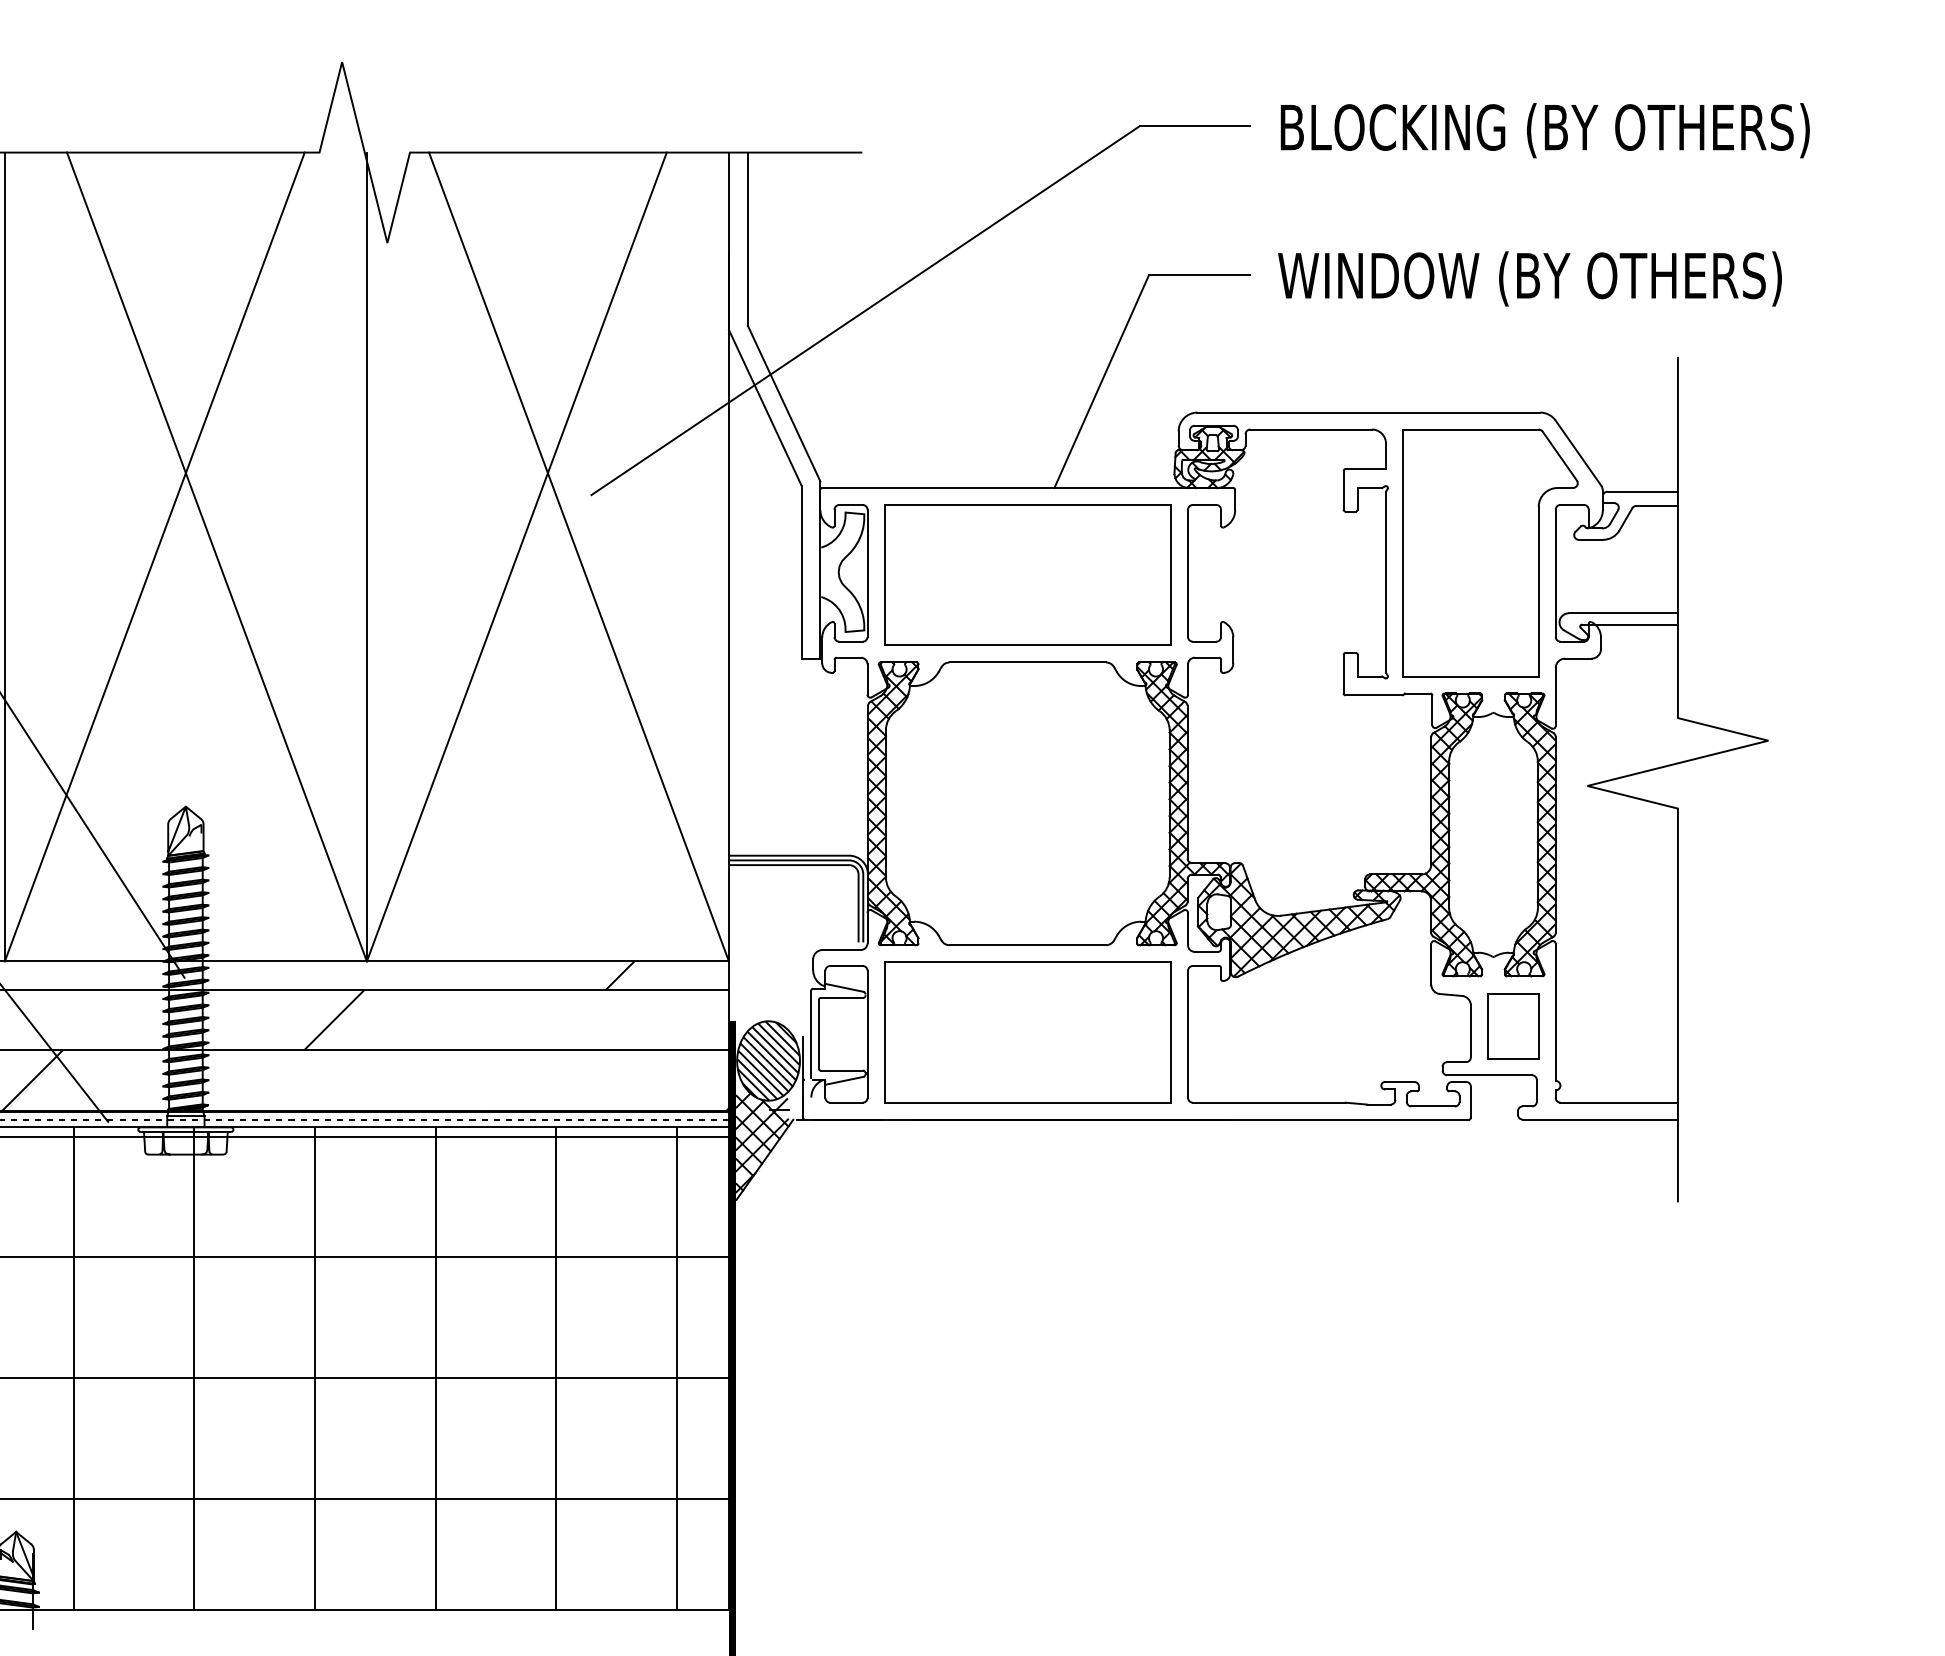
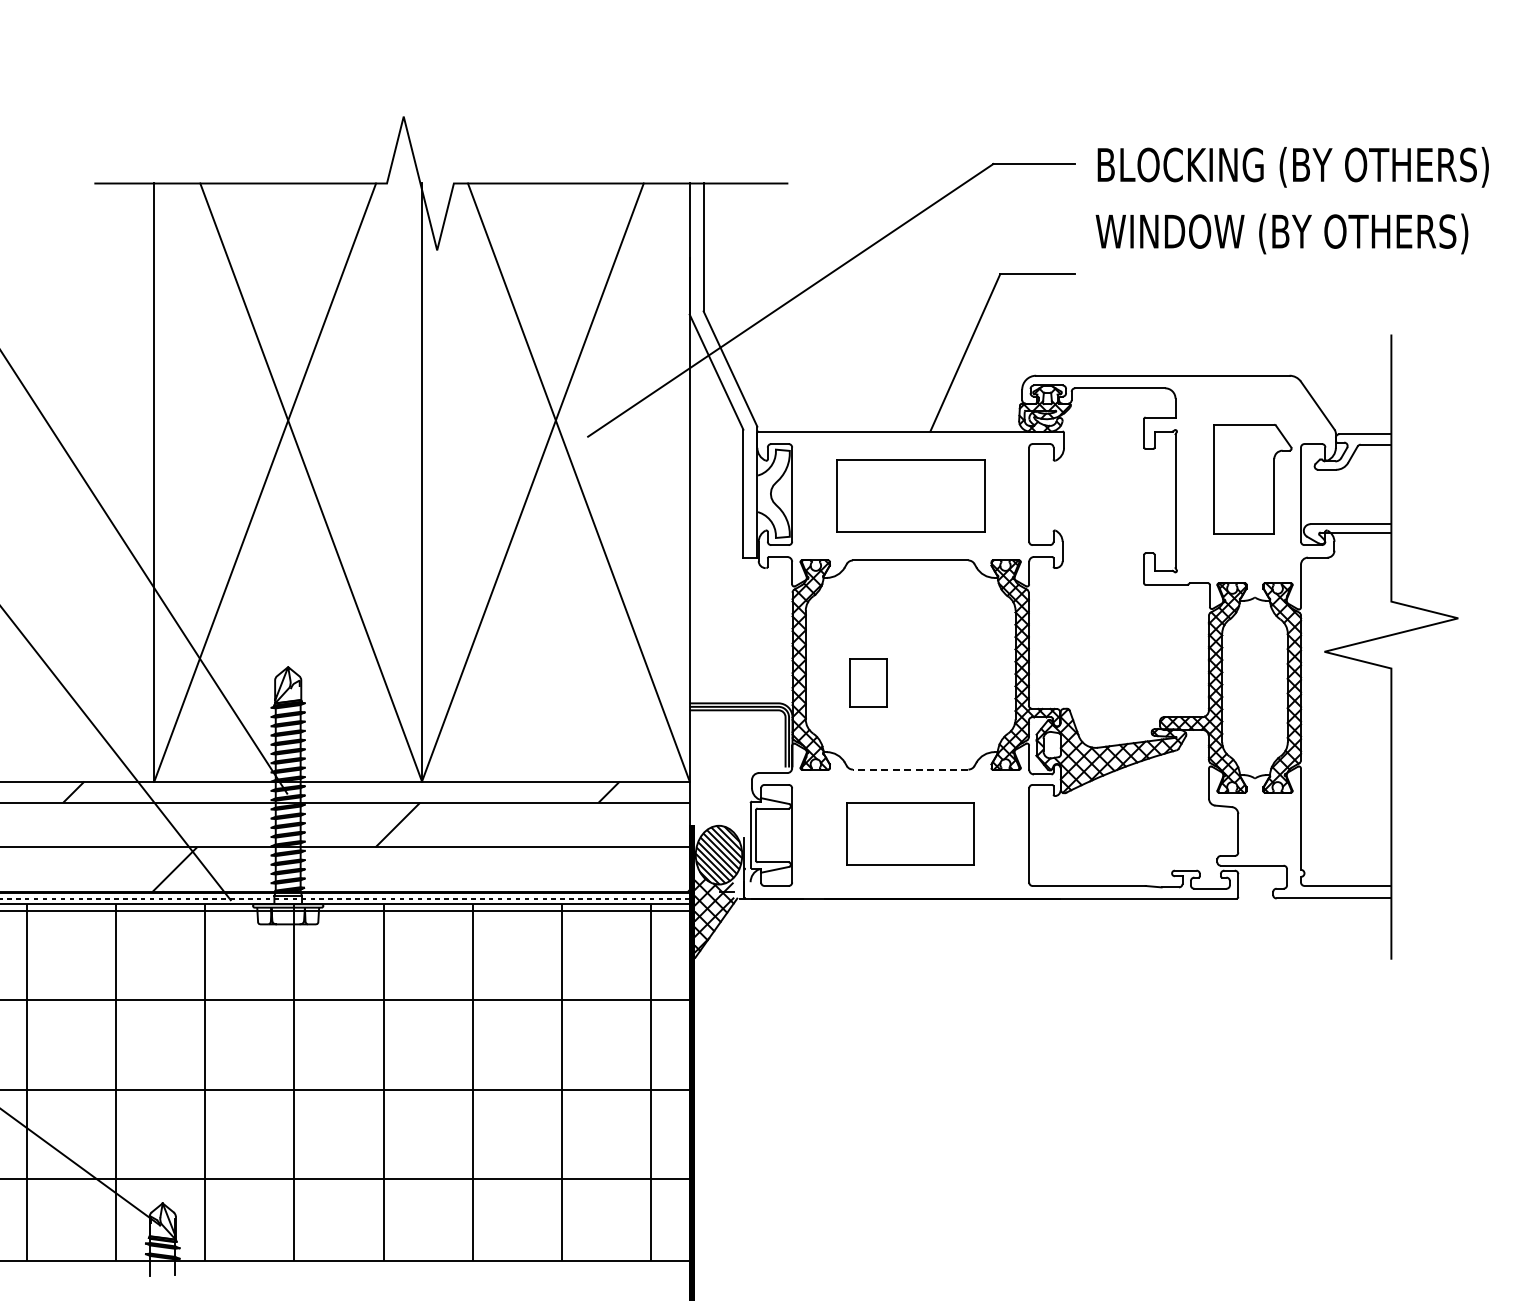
text: (1529, 278) -> (1281, 233), moved
part: (1490, 552) -> (1252, 479), size x0.6
part: (1027, 574) -> (910, 495), size x0.7
line: (1027, 945) -> (910, 769), solid -> dashed
part: (1513, 1026) -> (868, 682), moved
part: (1027, 1031) -> (910, 833), size x0.6

